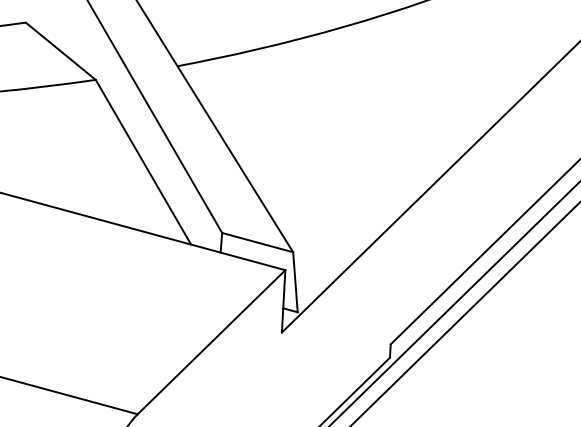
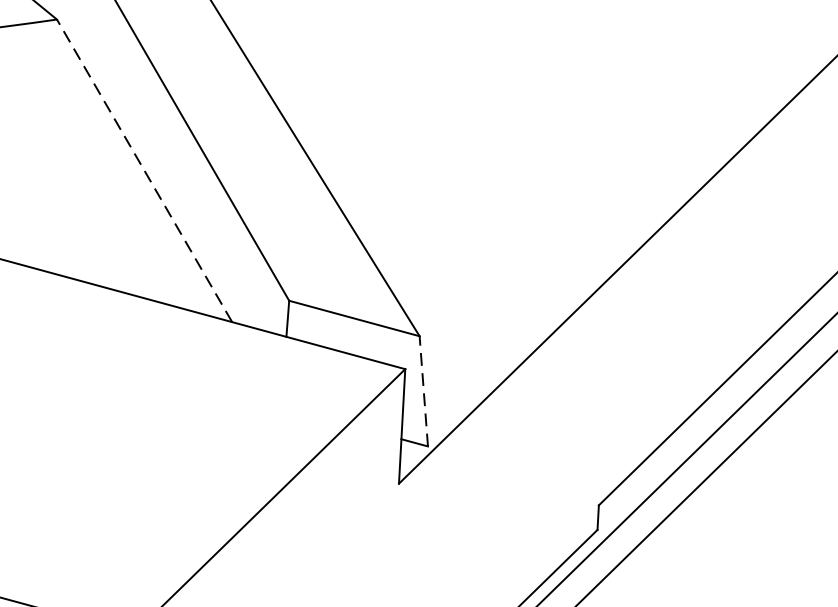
line: (143, 161) -> (144, 169), solid -> dashed
line: (295, 281) -> (423, 389), solid -> dashed

